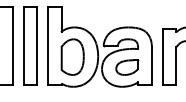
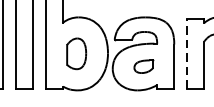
part: (72, 56) -> (76, 53), size x0.7
line: (162, 56) -> (187, 53), solid -> dashed
part: (127, 67) -> (144, 66), size x0.7

